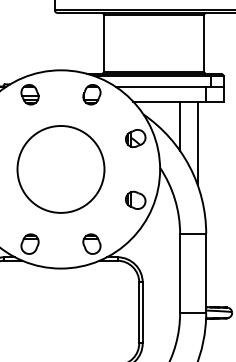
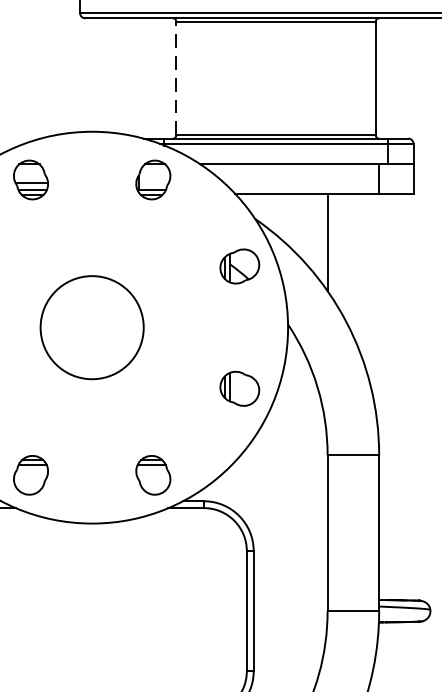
line: (103, 43) -> (176, 78), solid -> dashed
line: (197, 142) -> (361, 274), removed
circle: (60, 168) -> (91, 325), size x0.6

